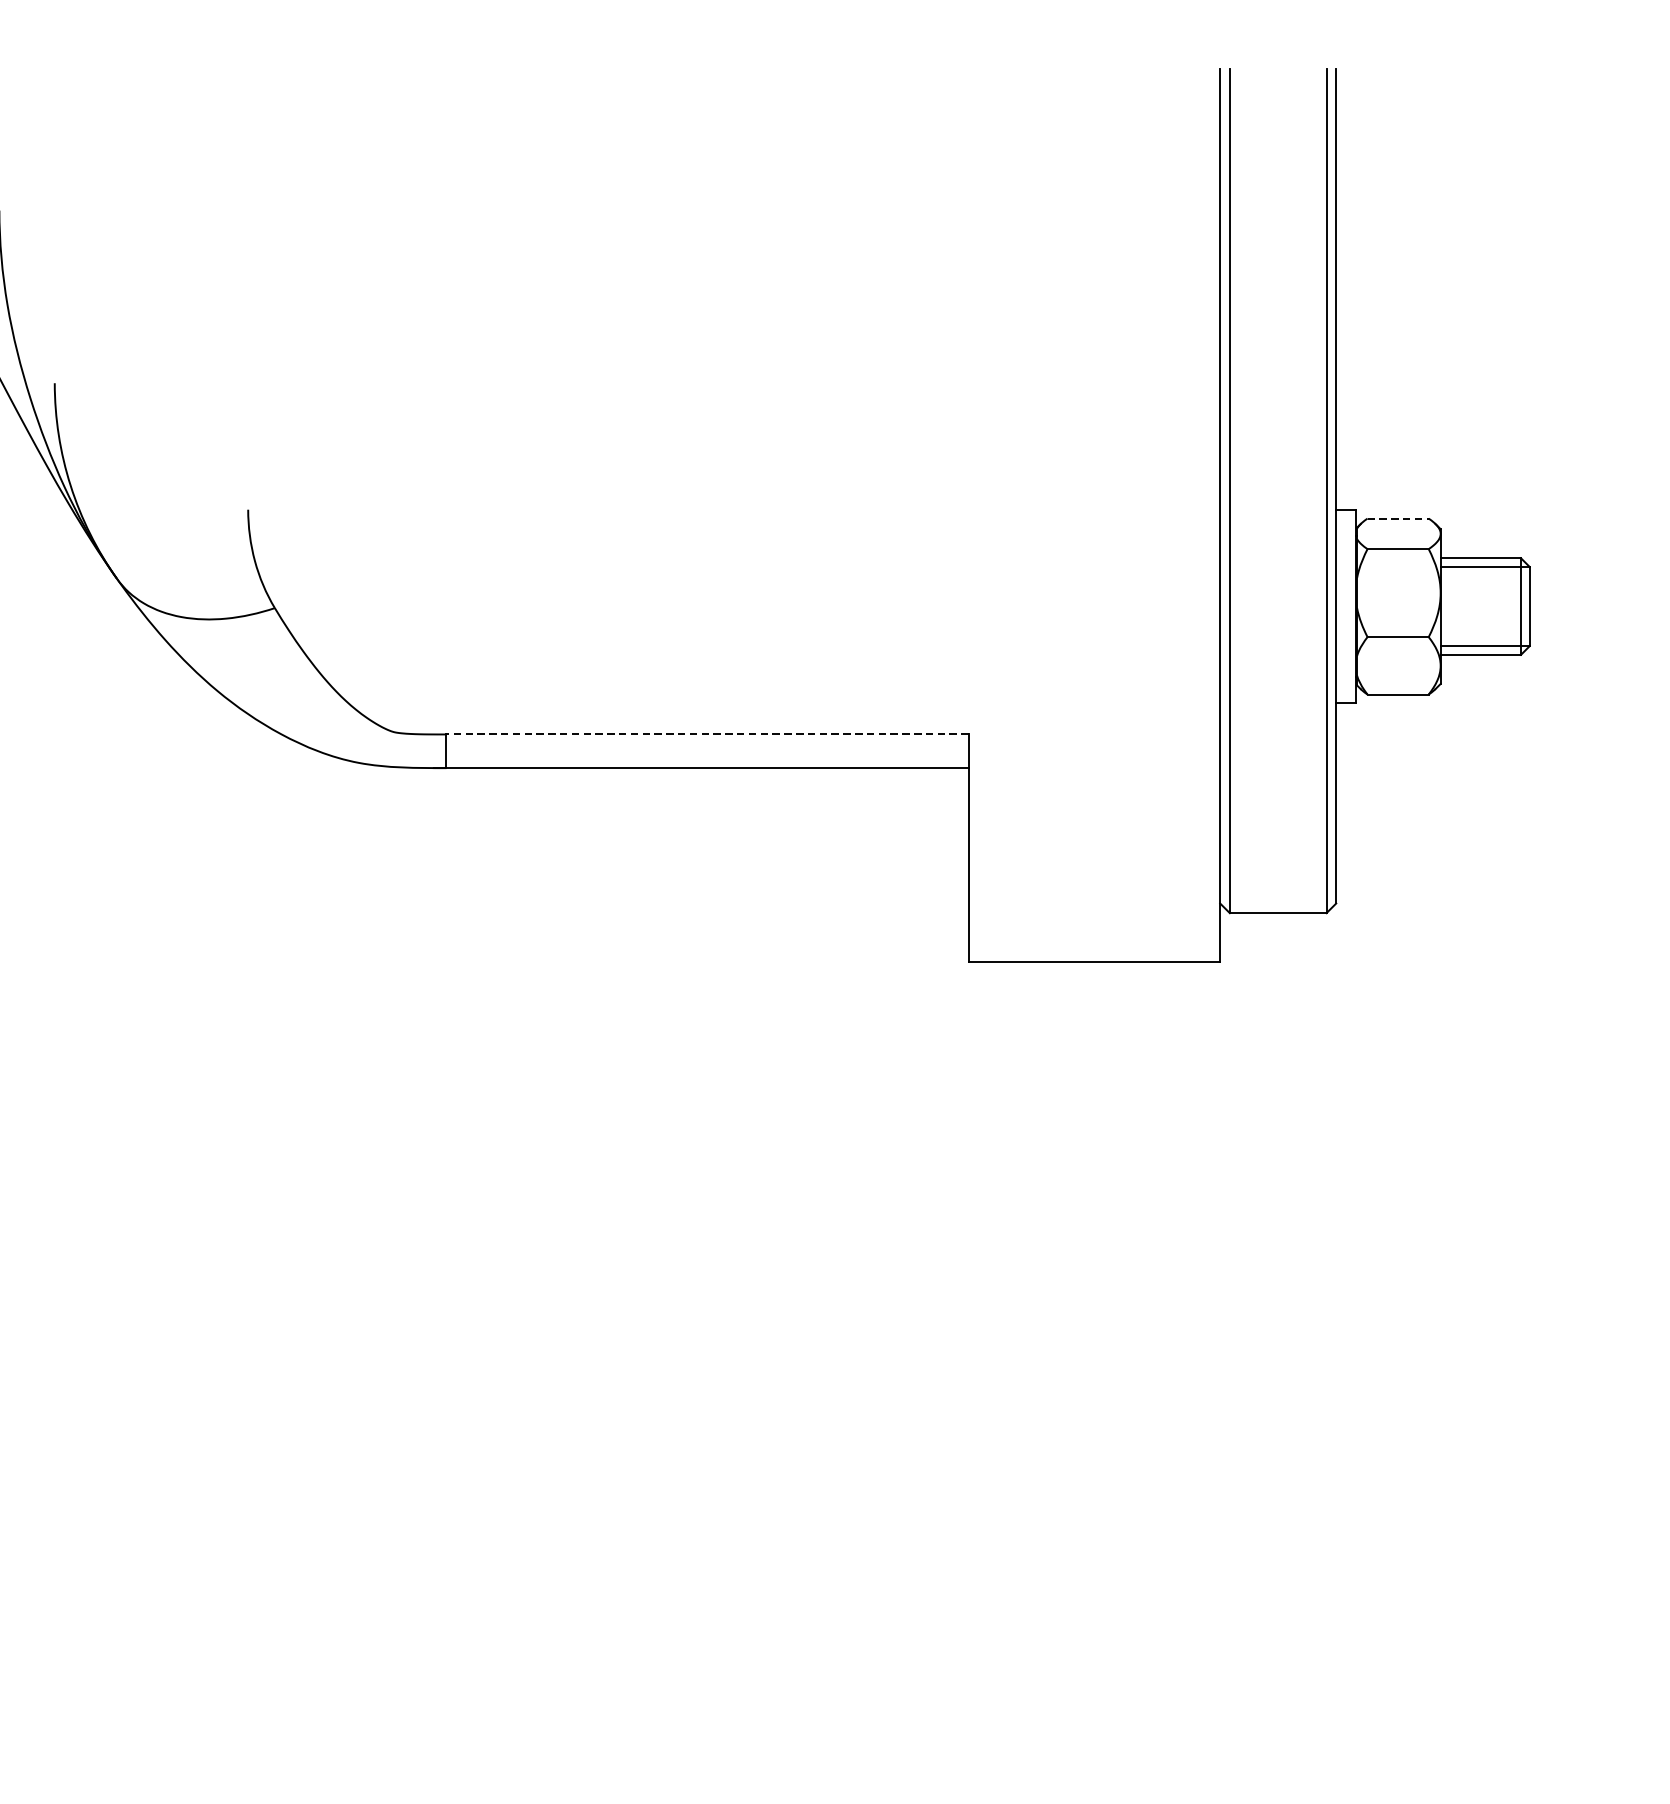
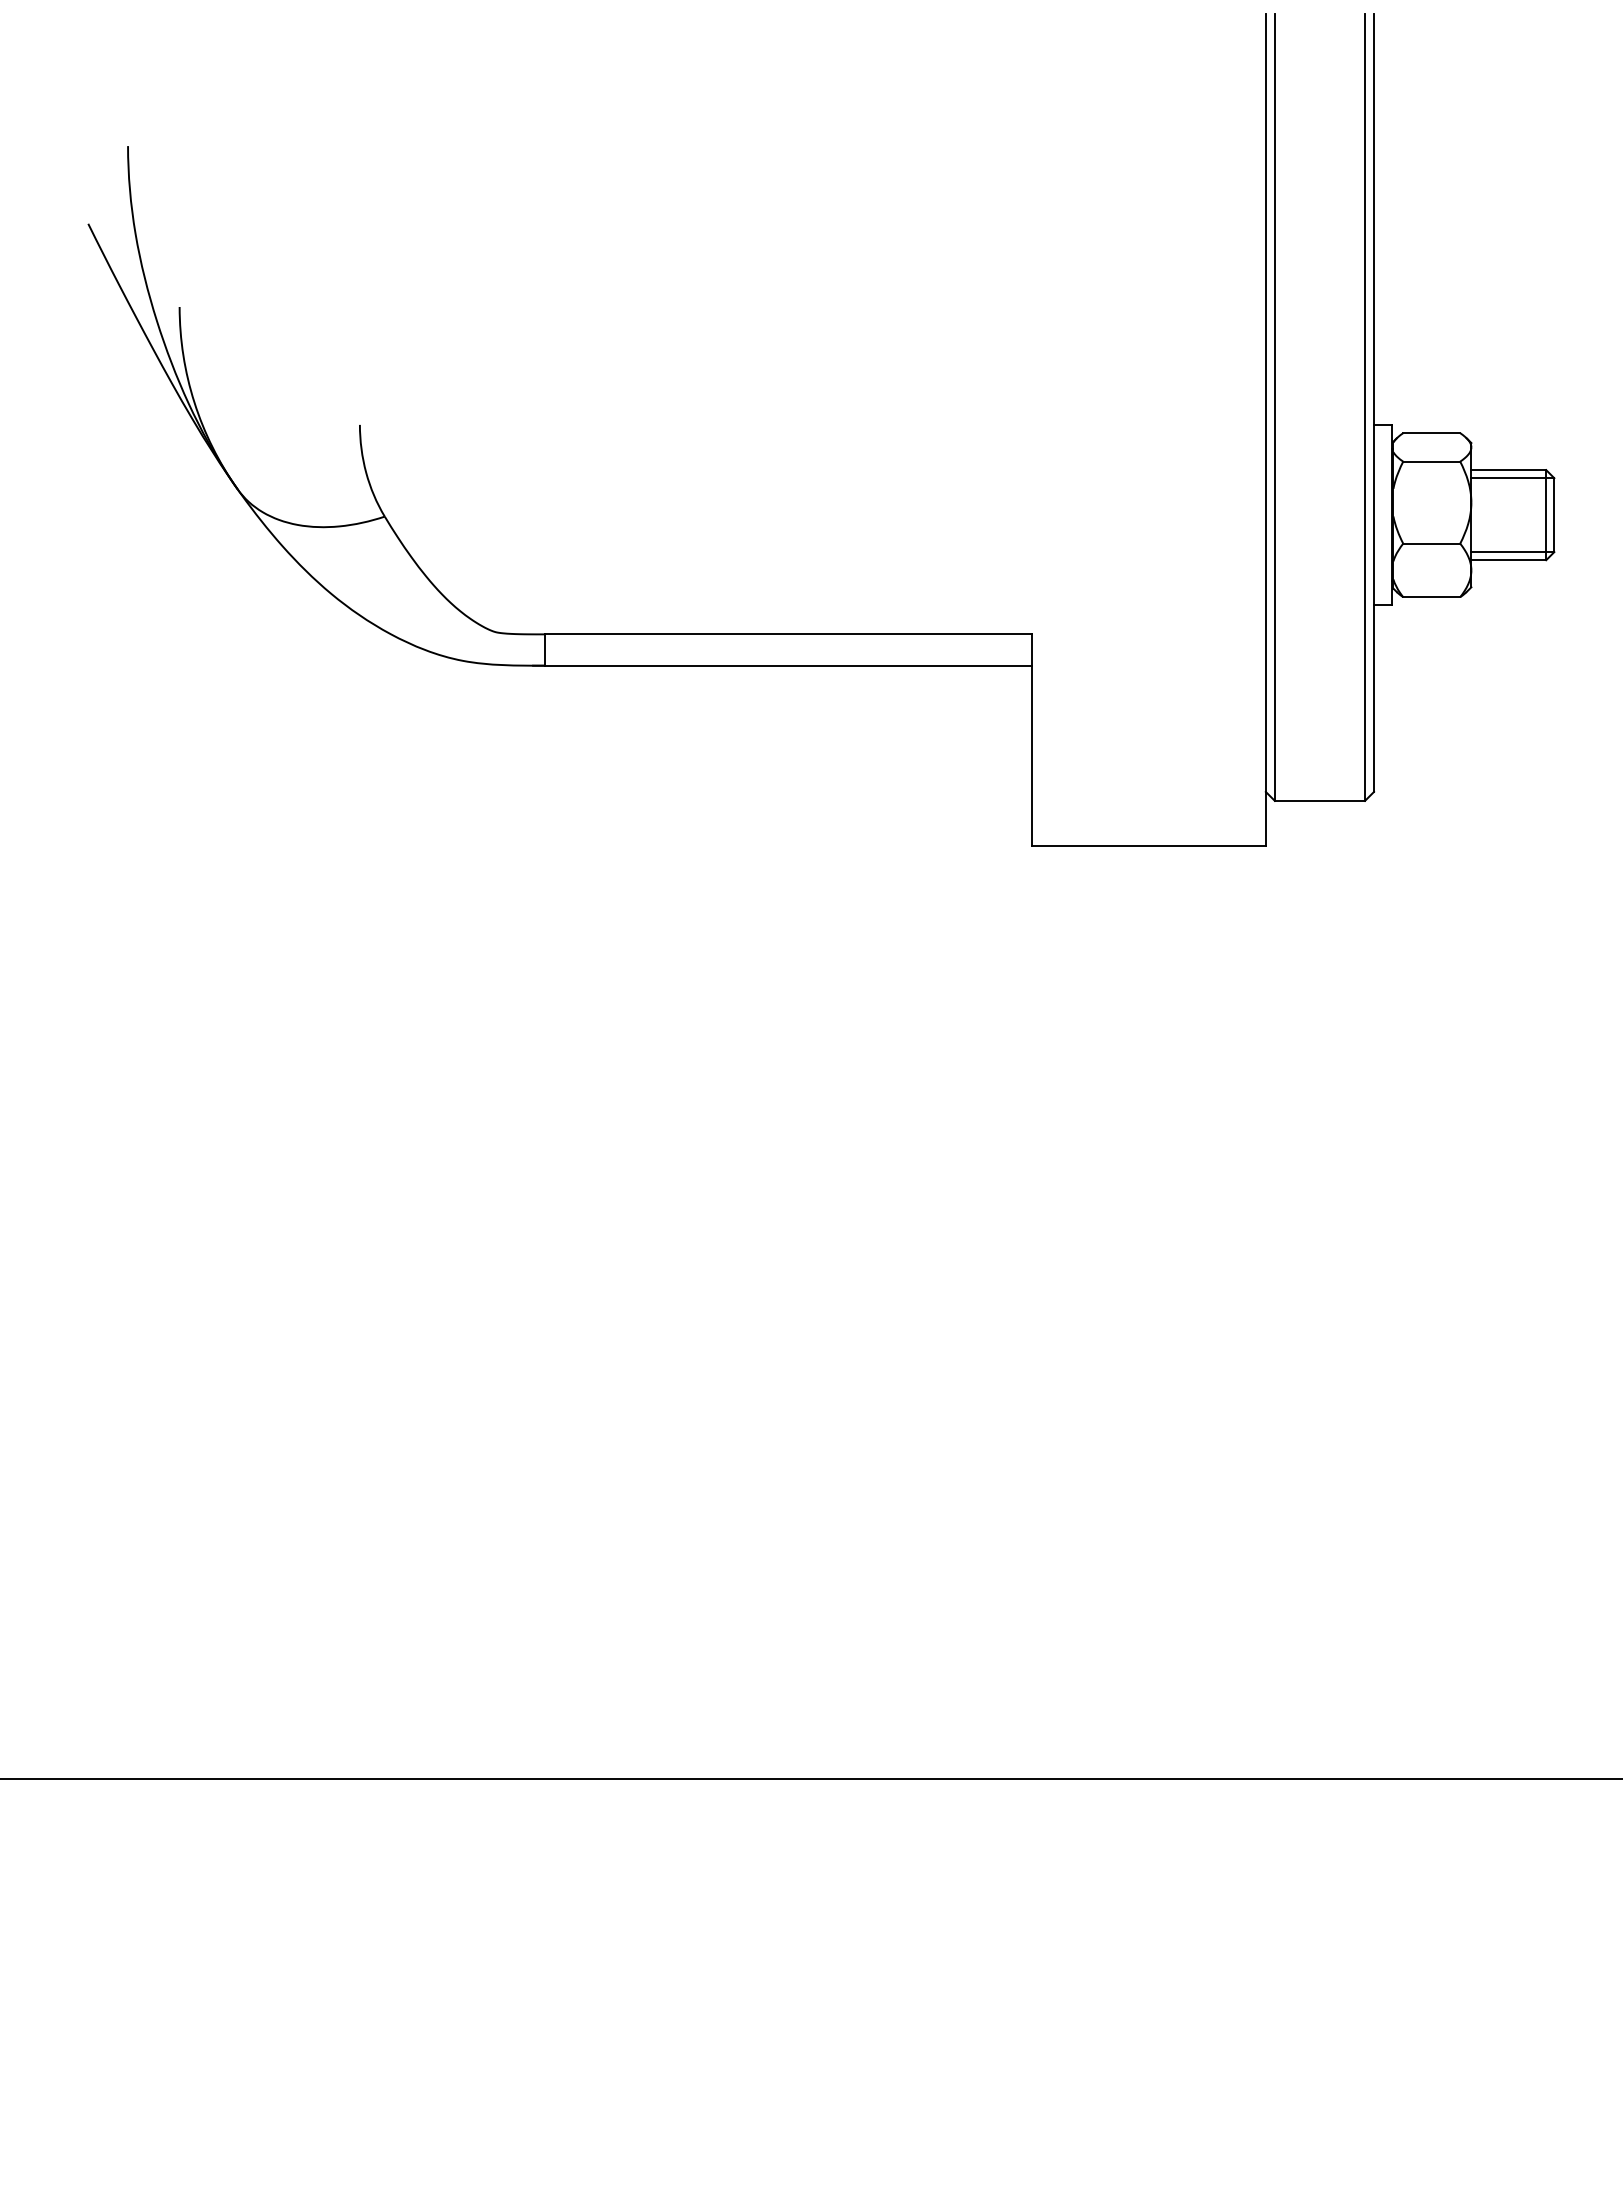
line: (1397, 518) -> (1431, 433), dashed -> solid
line: (706, 734) -> (787, 634), dashed -> solid

